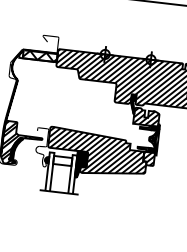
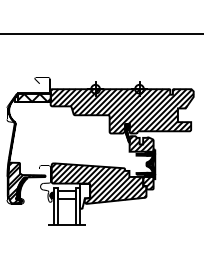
hatch: (81, 164) -> (85, 195), removed

